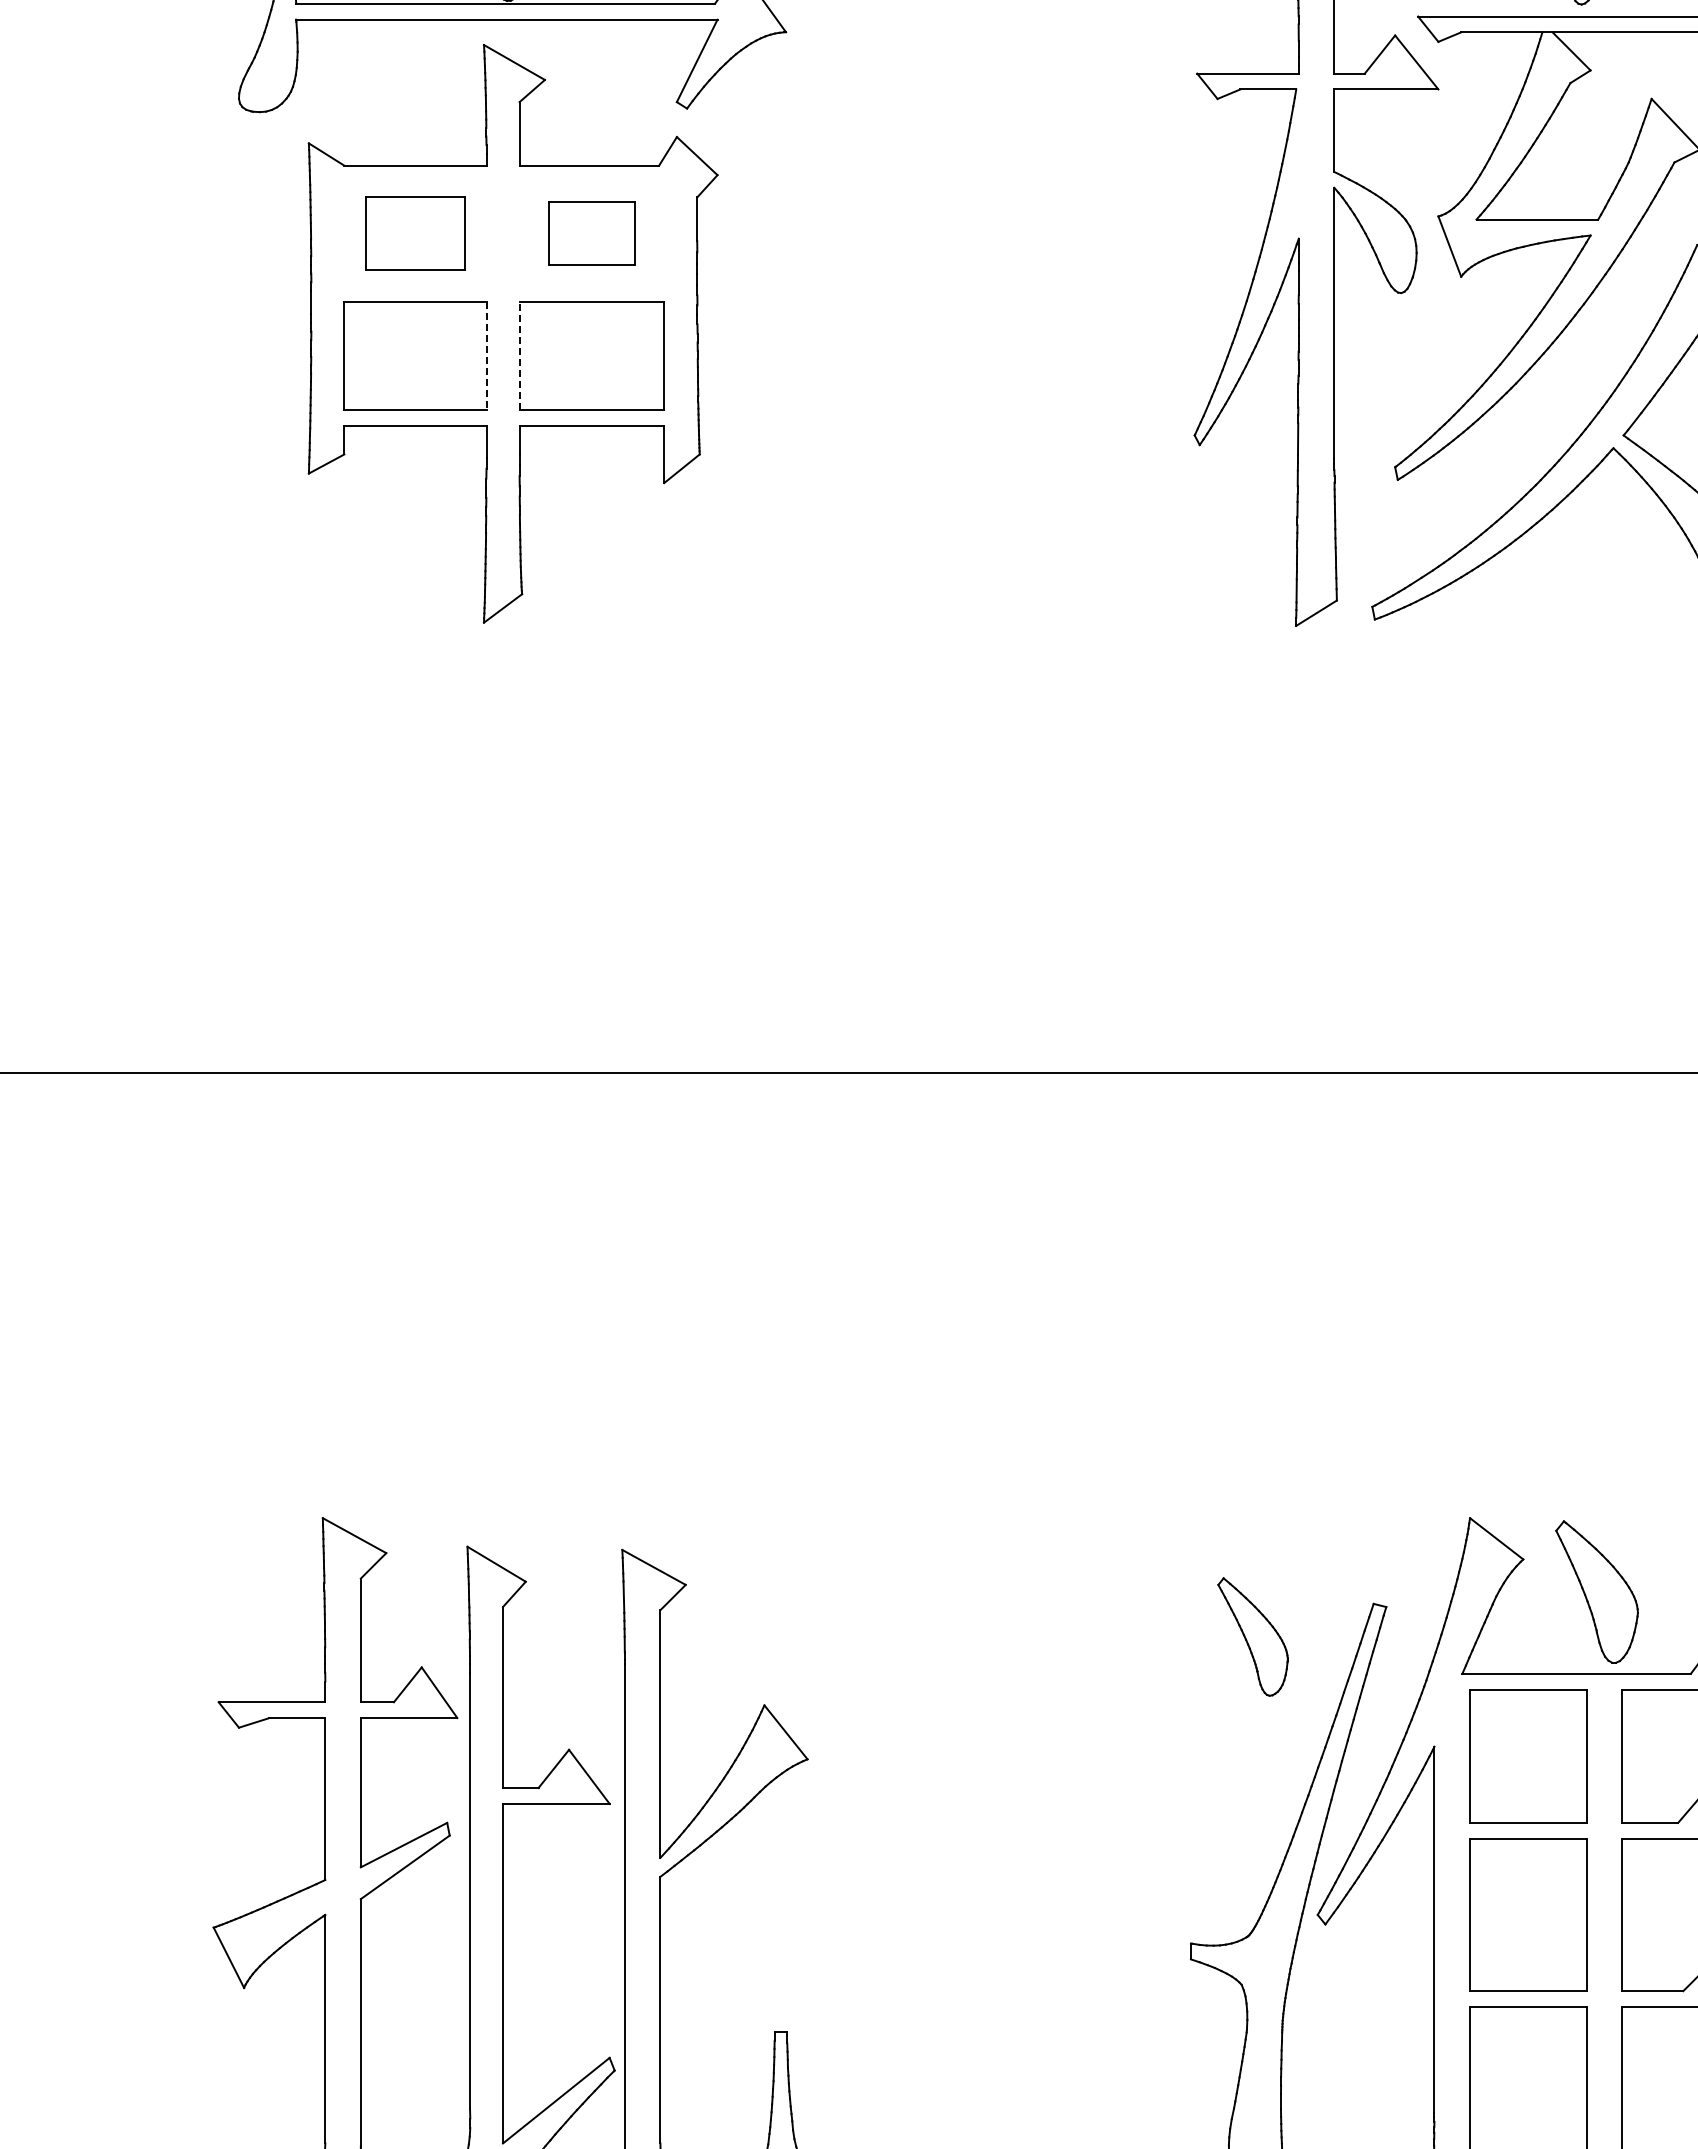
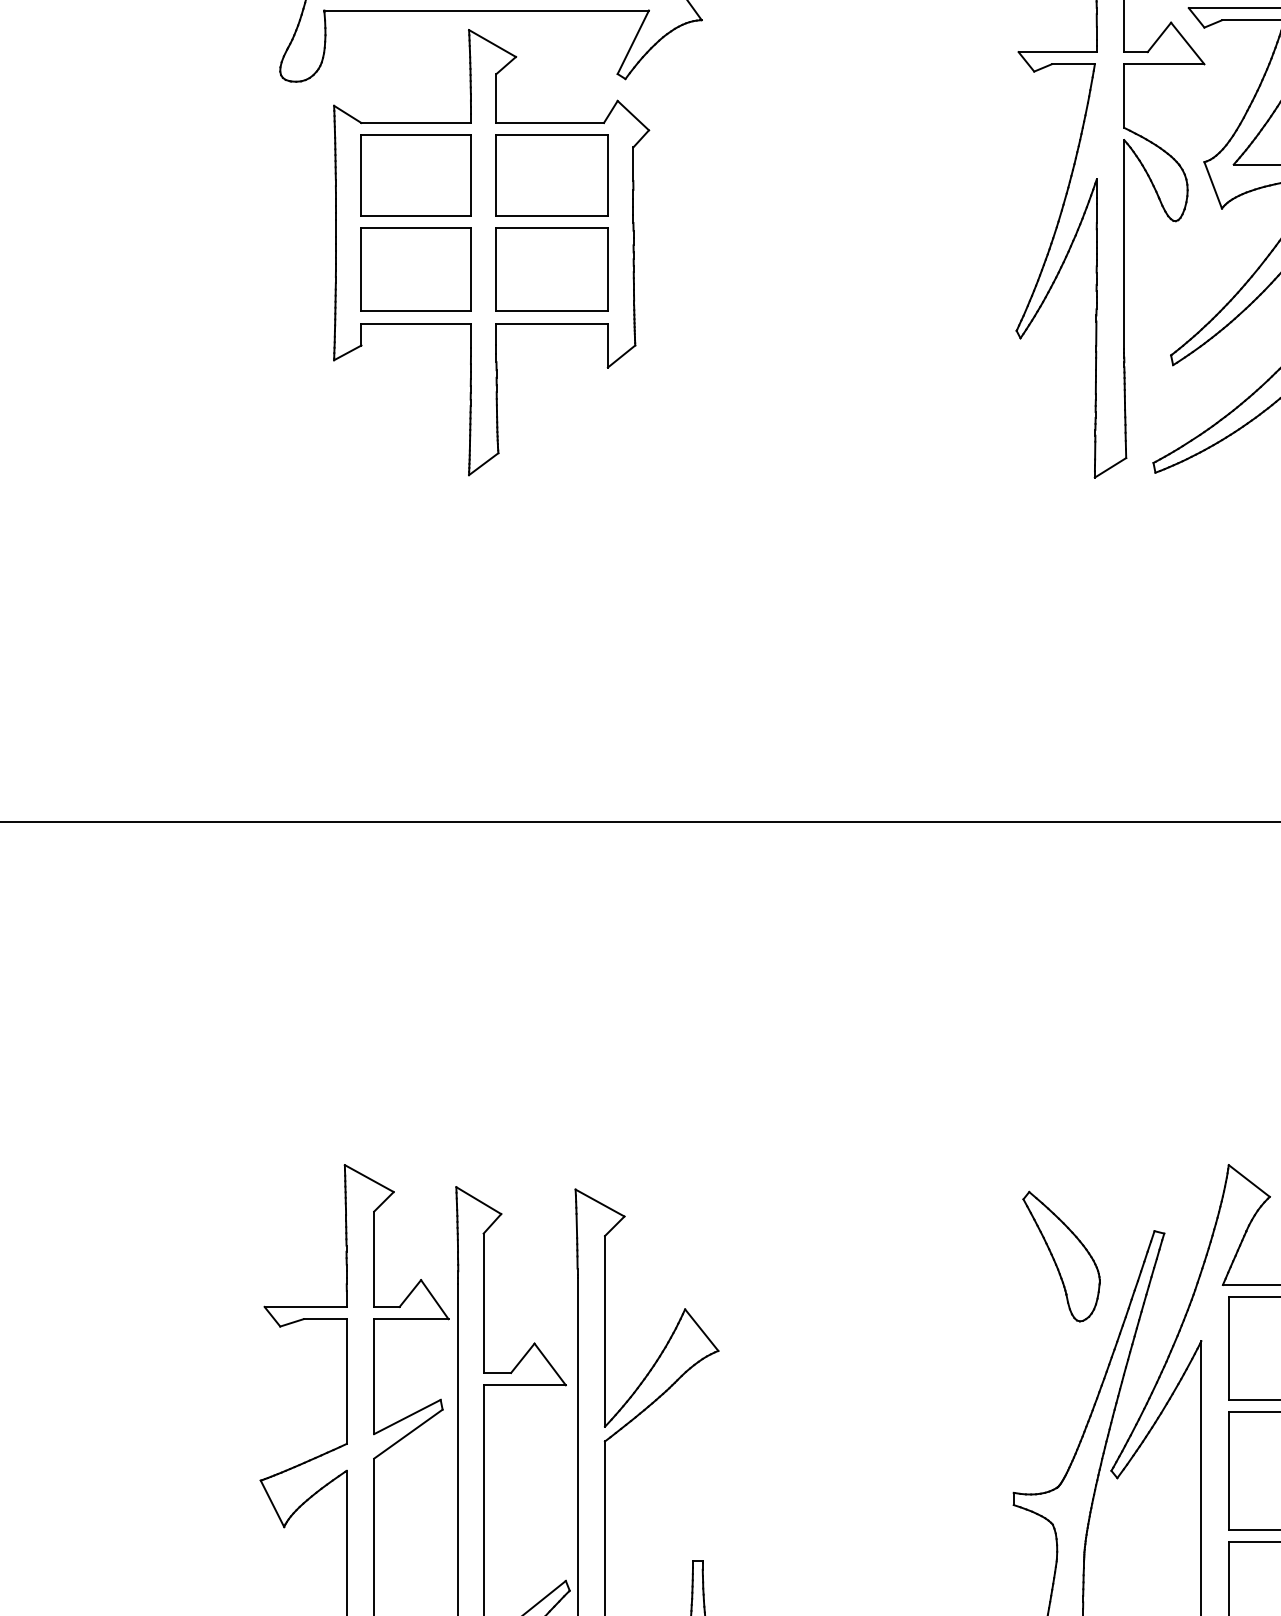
part: (415, 233) -> (416, 175), size x1.43
part: (591, 233) -> (551, 175), size x1.67
line: (486, 356) -> (470, 270), dashed -> solid
line: (519, 356) -> (496, 270), dashed -> solid
part: (1252, 1636) -> (1061, 1256), size x1.43

